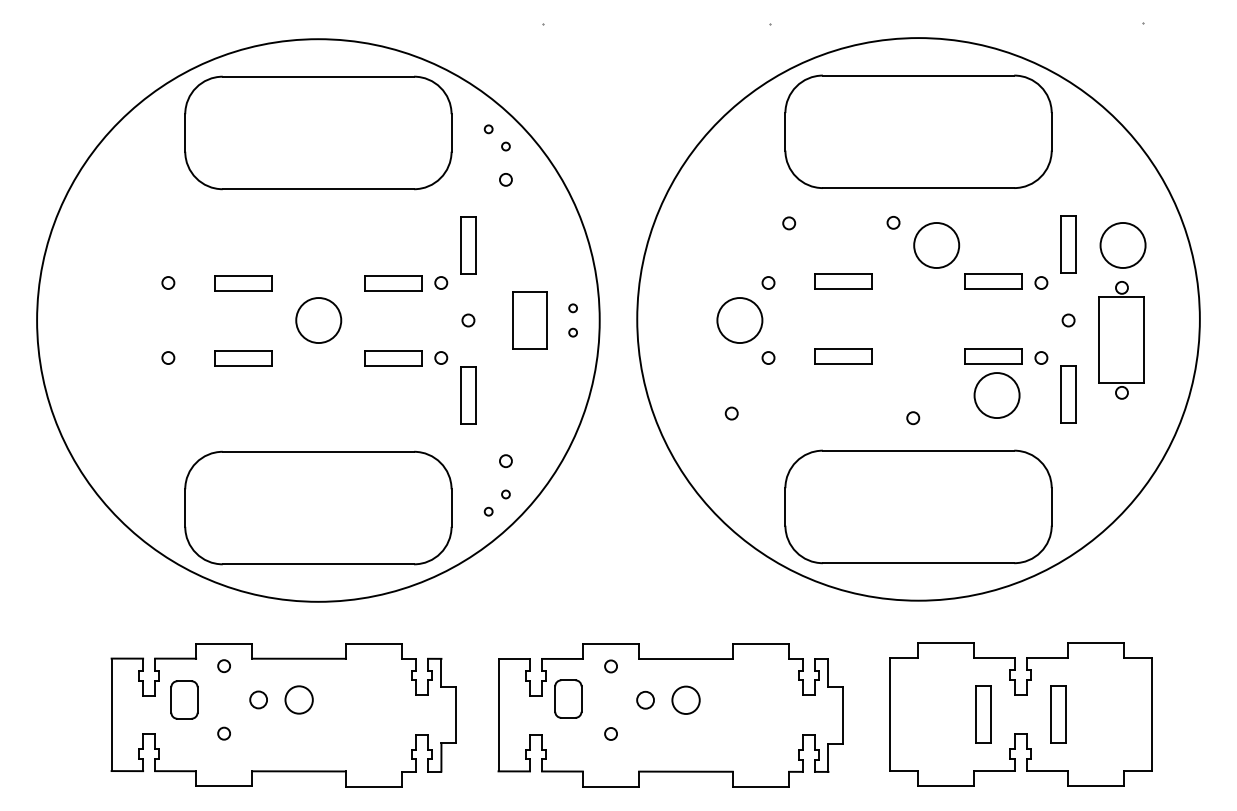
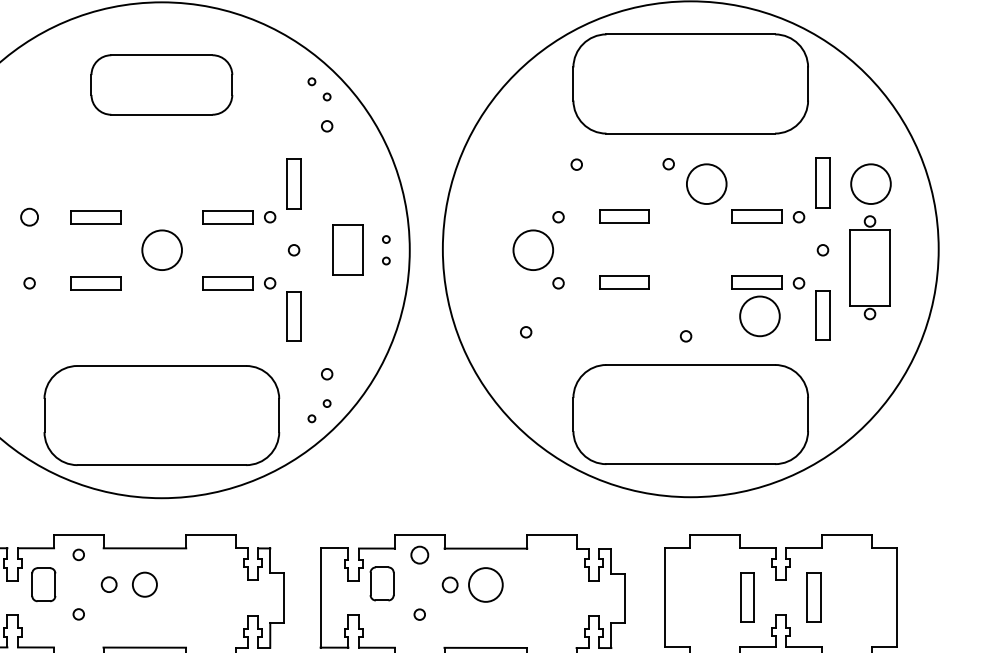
part: (318, 132) -> (161, 84), size x0.6
circle: (168, 282) -> (29, 216), size x1.6
circle: (610, 666) -> (419, 555), size x1.6
circle: (685, 699) -> (485, 584), size x1.4

